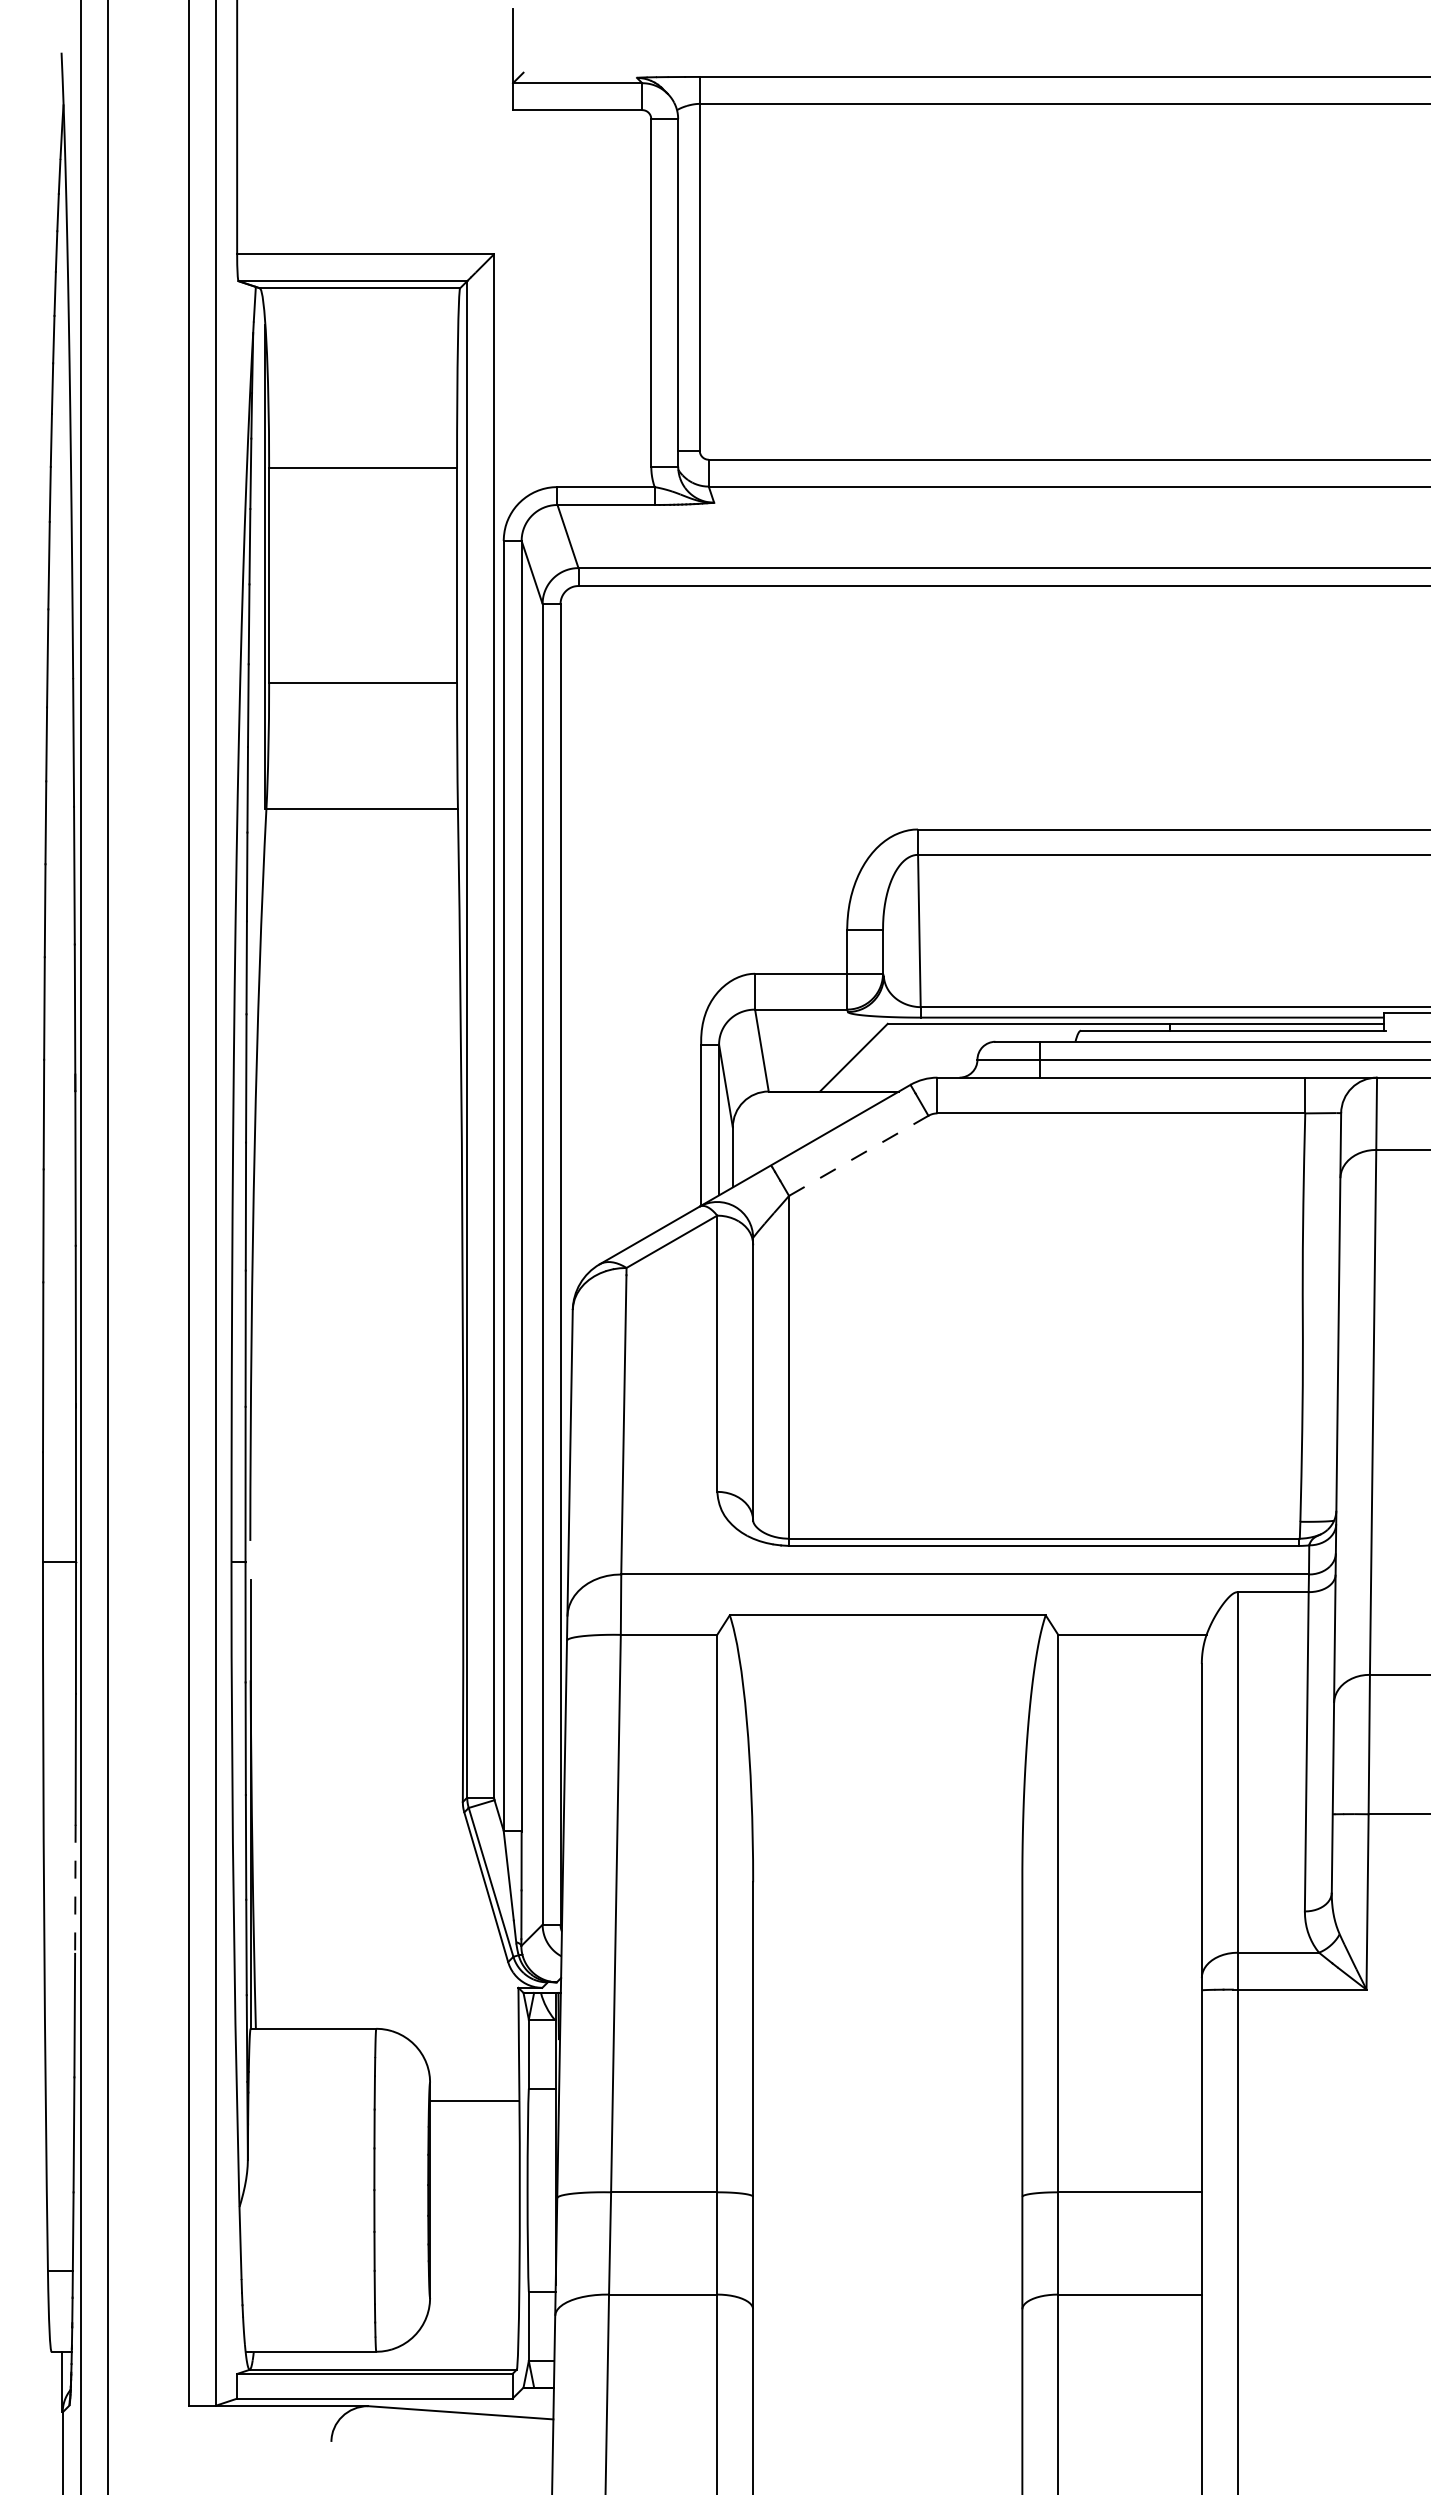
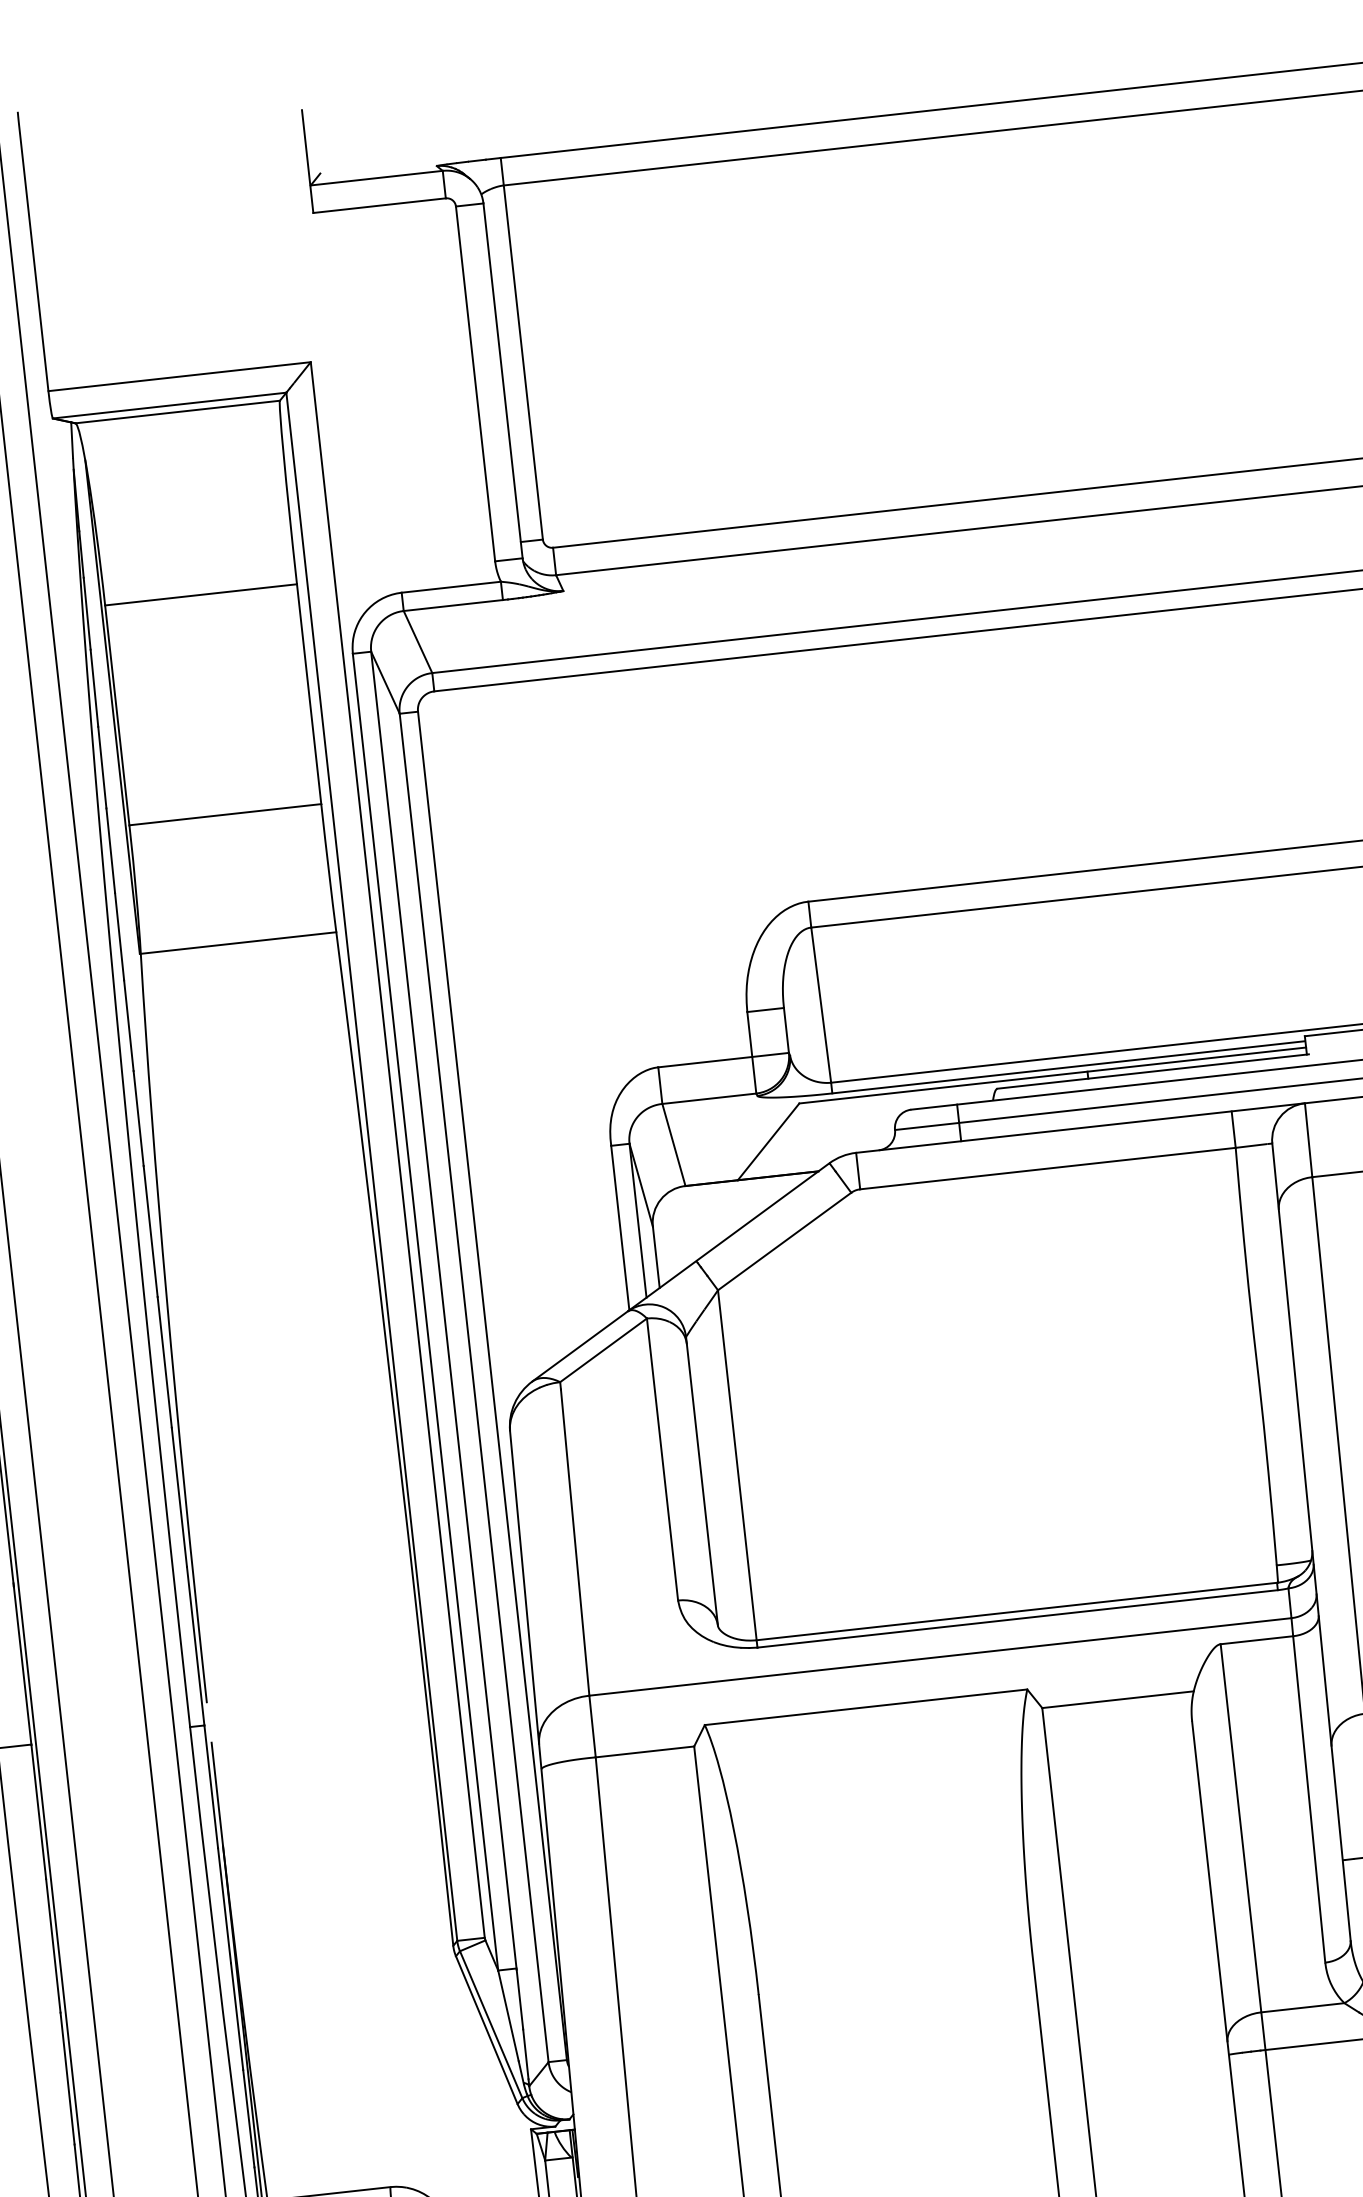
line: (859, 1155) -> (785, 1241), dashed -> solid
line: (75, 1889) -> (67, 2078), dashed -> solid

